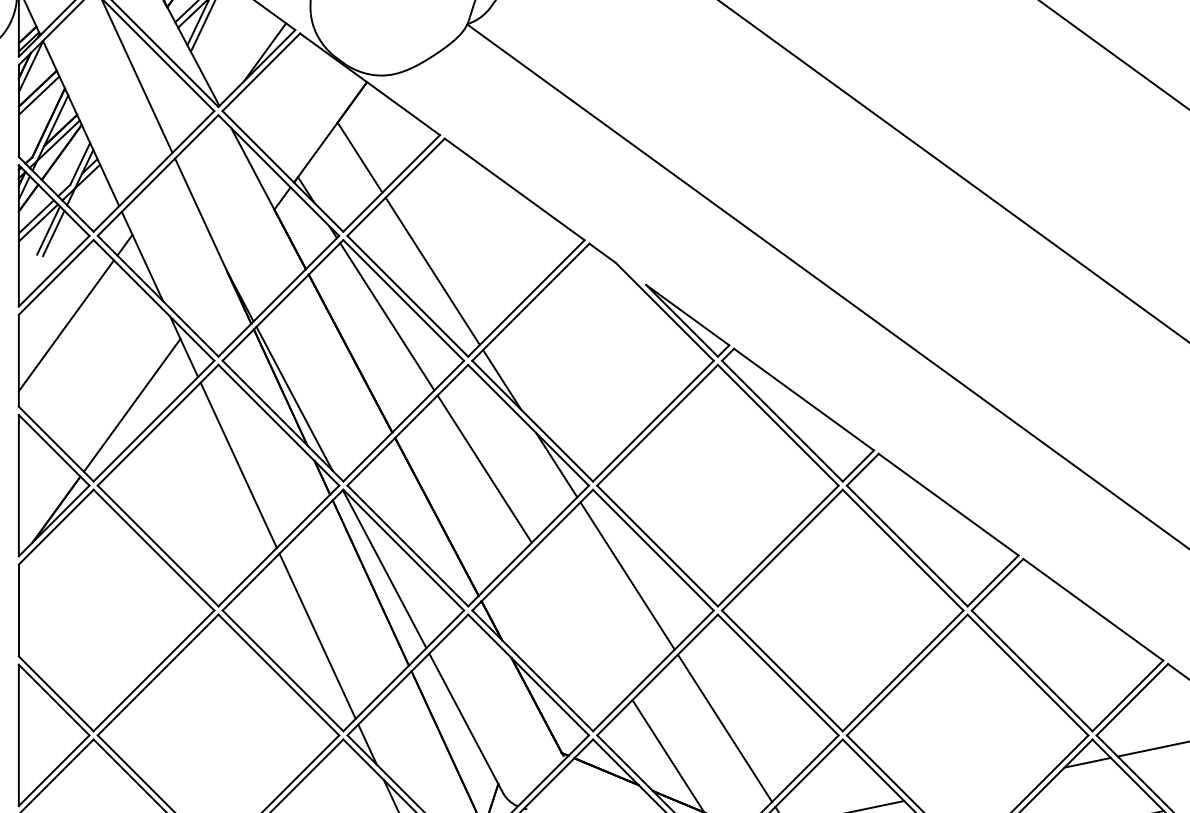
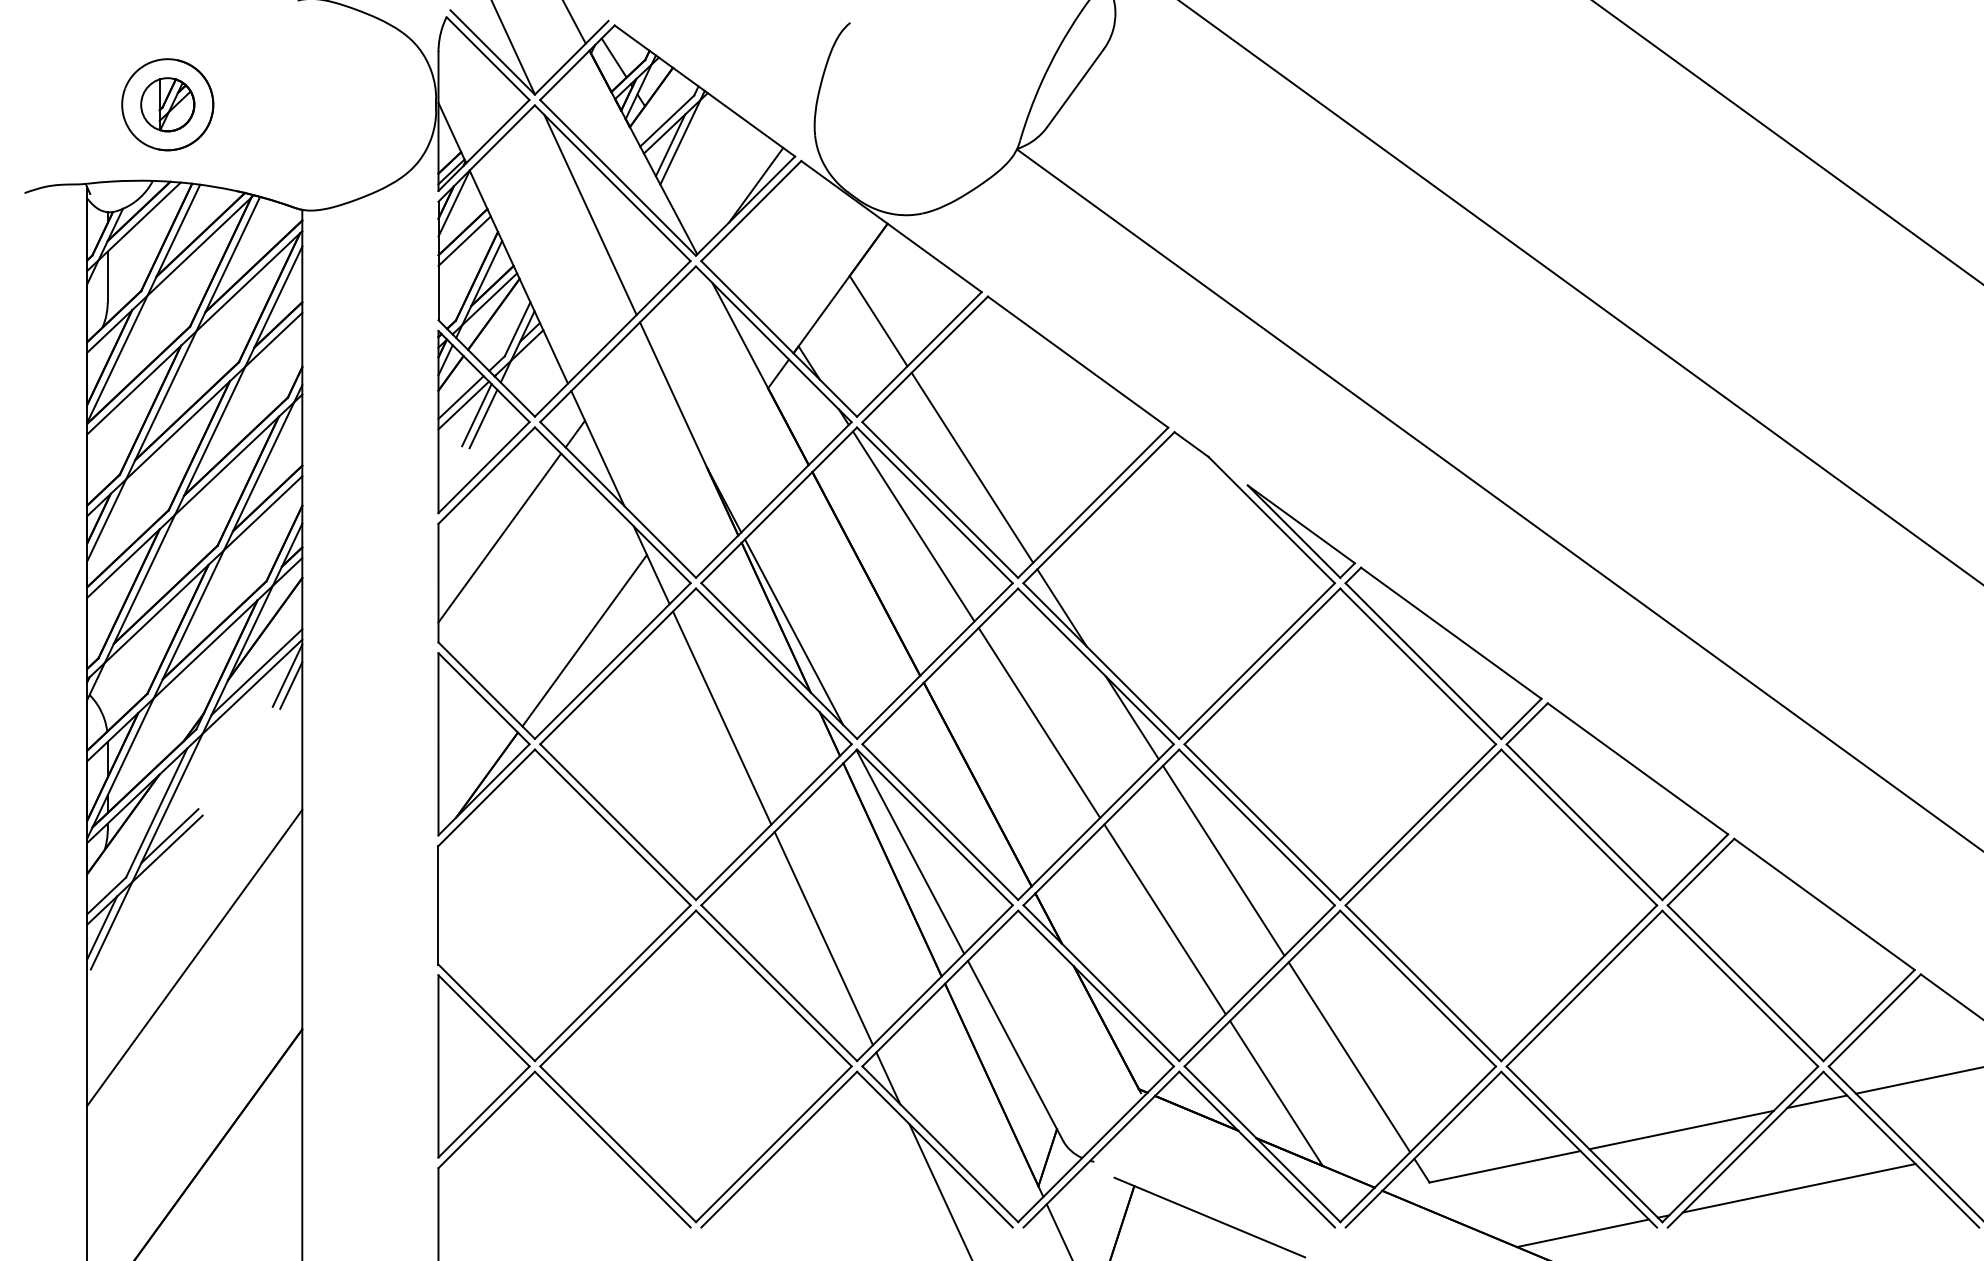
line: (581, 621) -> (1164, 919), added
line: (982, 784) -> (1681, 1129), added

